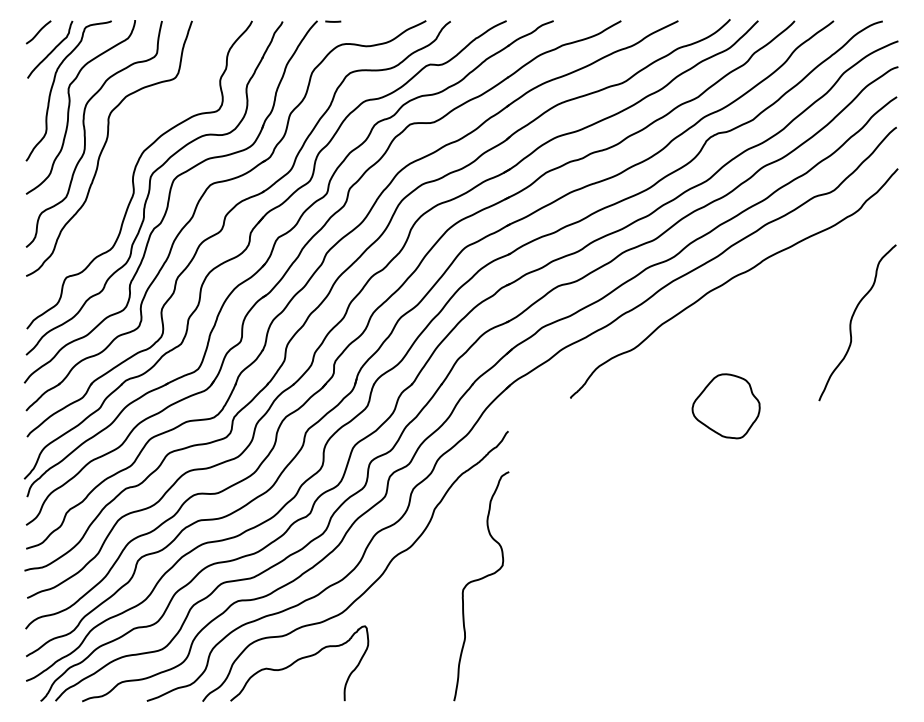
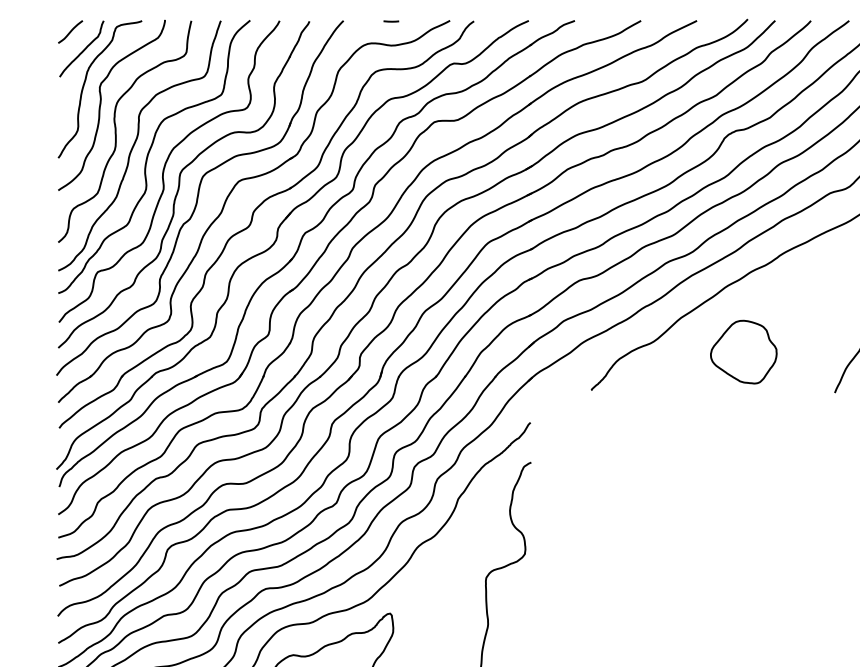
line: (333, 21) -> (391, 21), moved
curve: (119, 156) -> (149, 153), added
part: (725, 406) -> (743, 352), moved

